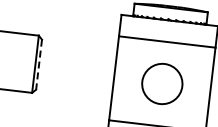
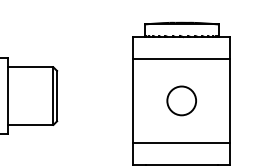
line: (39, 65) -> (57, 96), dashed -> solid
circle: (162, 83) -> (181, 100), size x0.71

